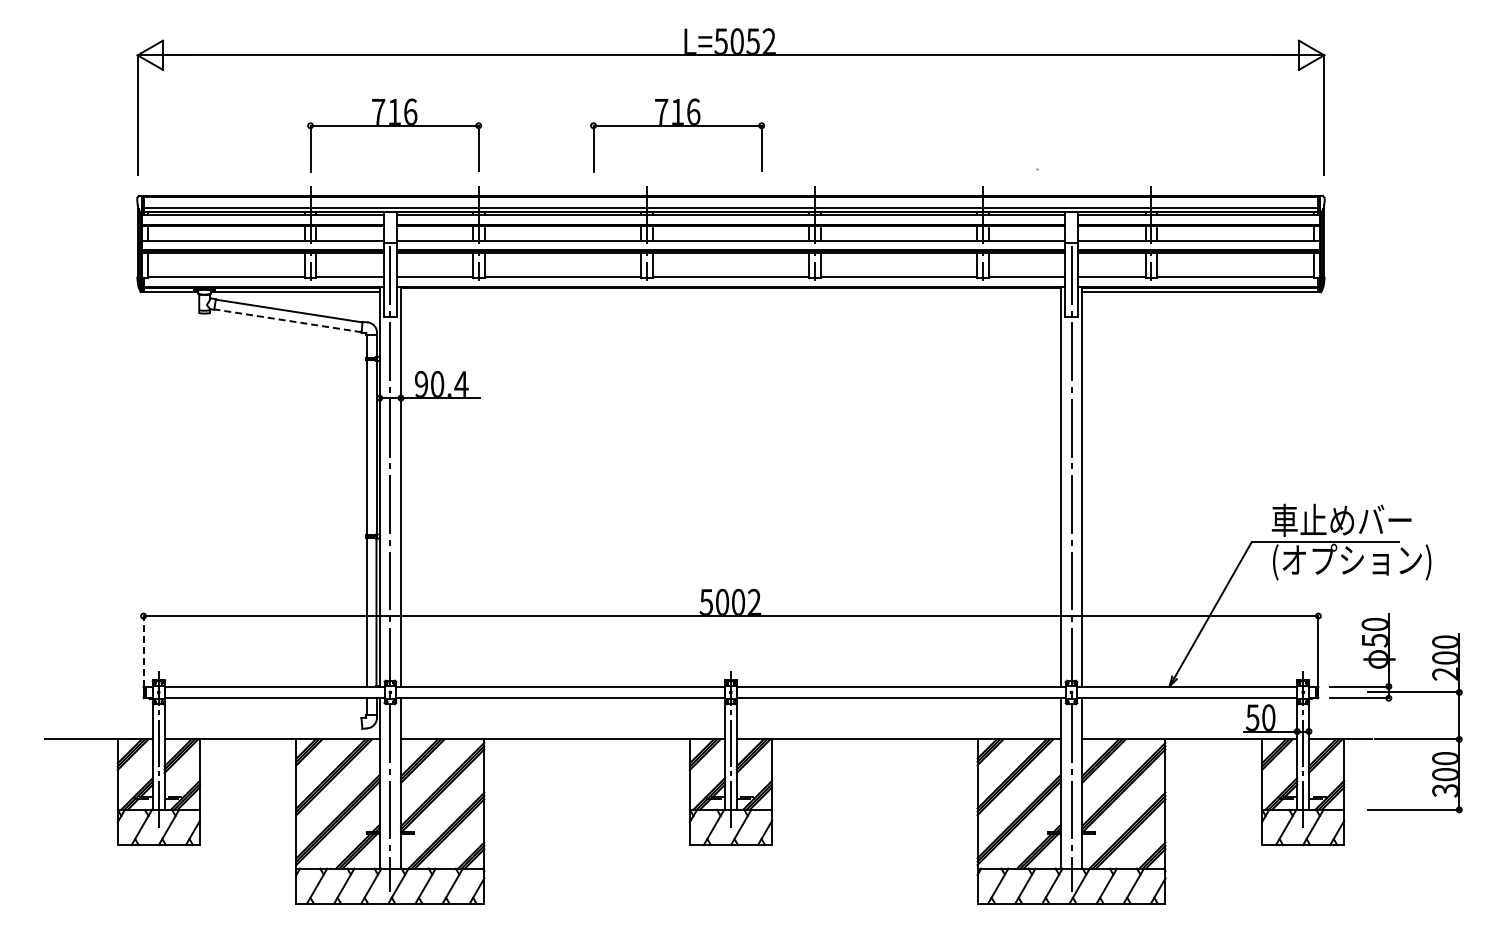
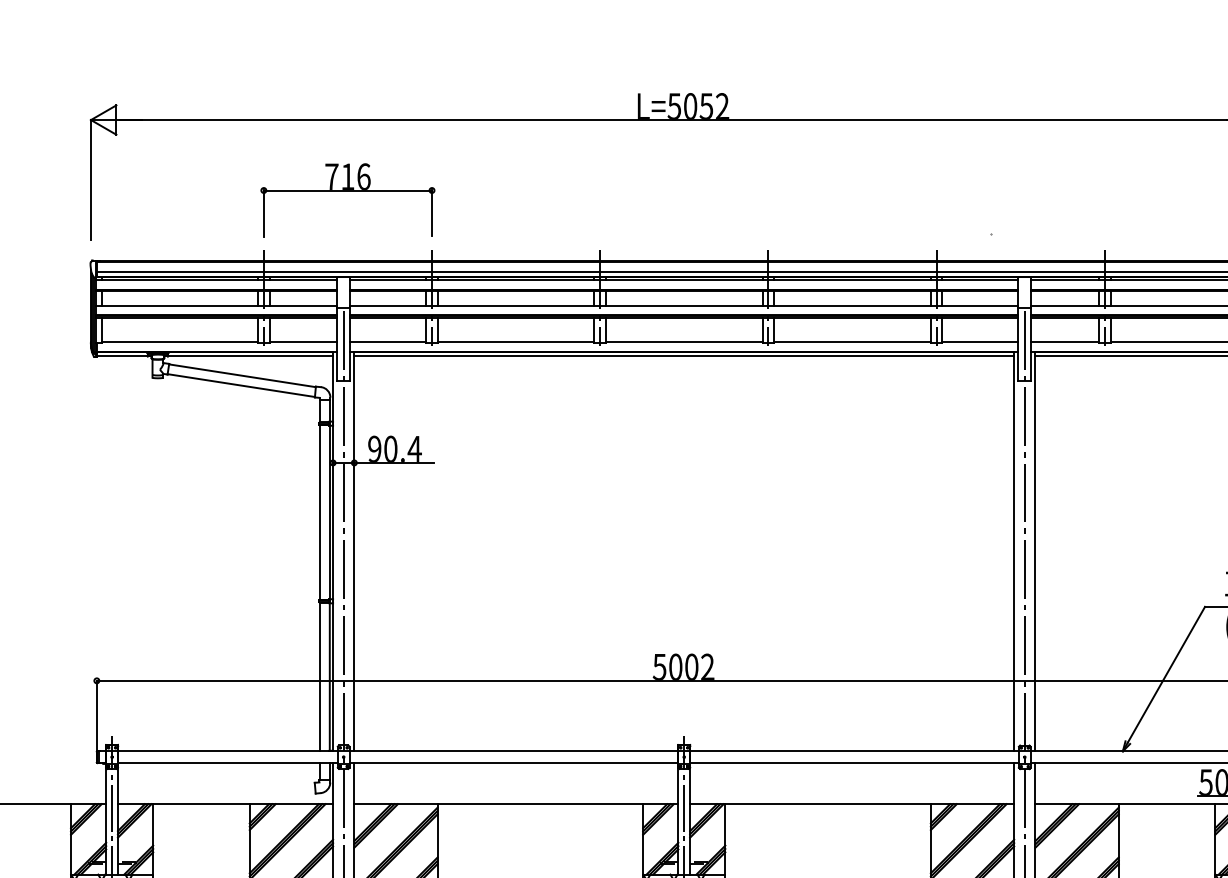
part: (677, 126) -> (630, 191), removed
line: (730, 291) -> (683, 356), added
line: (287, 320) -> (240, 385), dashed -> solid
line: (143, 650) -> (96, 715), dashed -> solid

